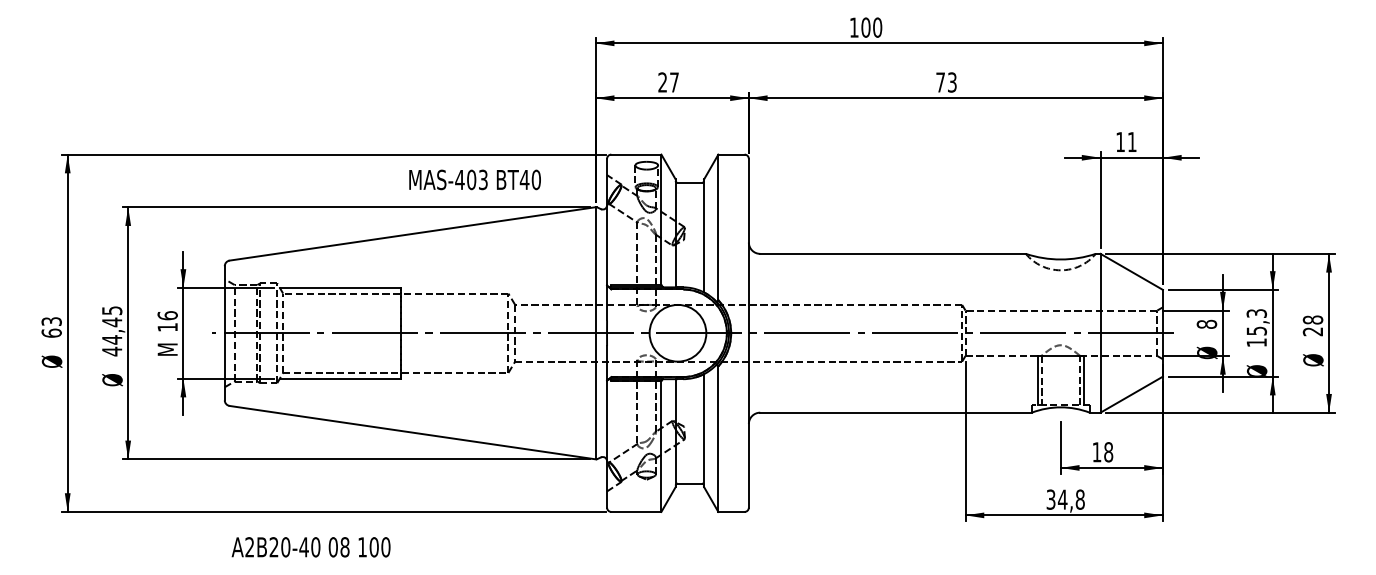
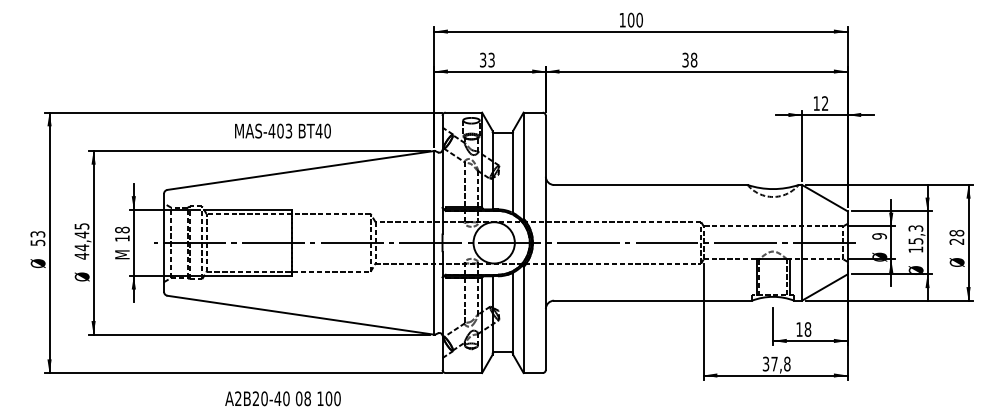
text: (668, 82) -> (487, 60), 27 -> 33
text: (946, 82) -> (689, 60), 73 -> 38
text: (1131, 141) -> (824, 103), 11 -> 12
text: (474, 179) -> (282, 130), moved
text: (167, 315) -> (122, 229), 16 -> 18
text: (1206, 324) -> (879, 236), 8 -> 9
text: (51, 332) -> (37, 242), 63 -> 53
text: (1062, 499) -> (774, 363), 34,8 -> 37,8
text: (310, 547) -> (282, 398), moved

